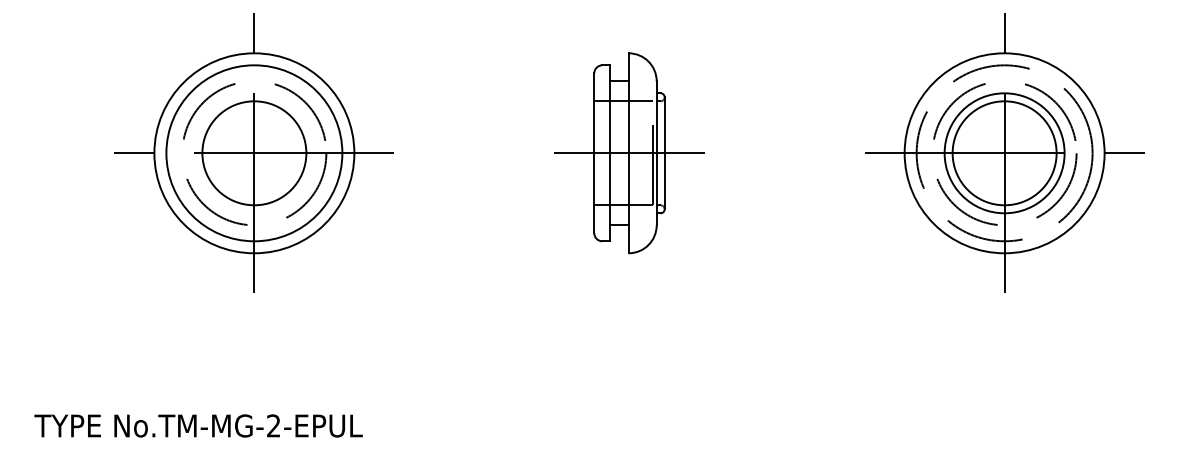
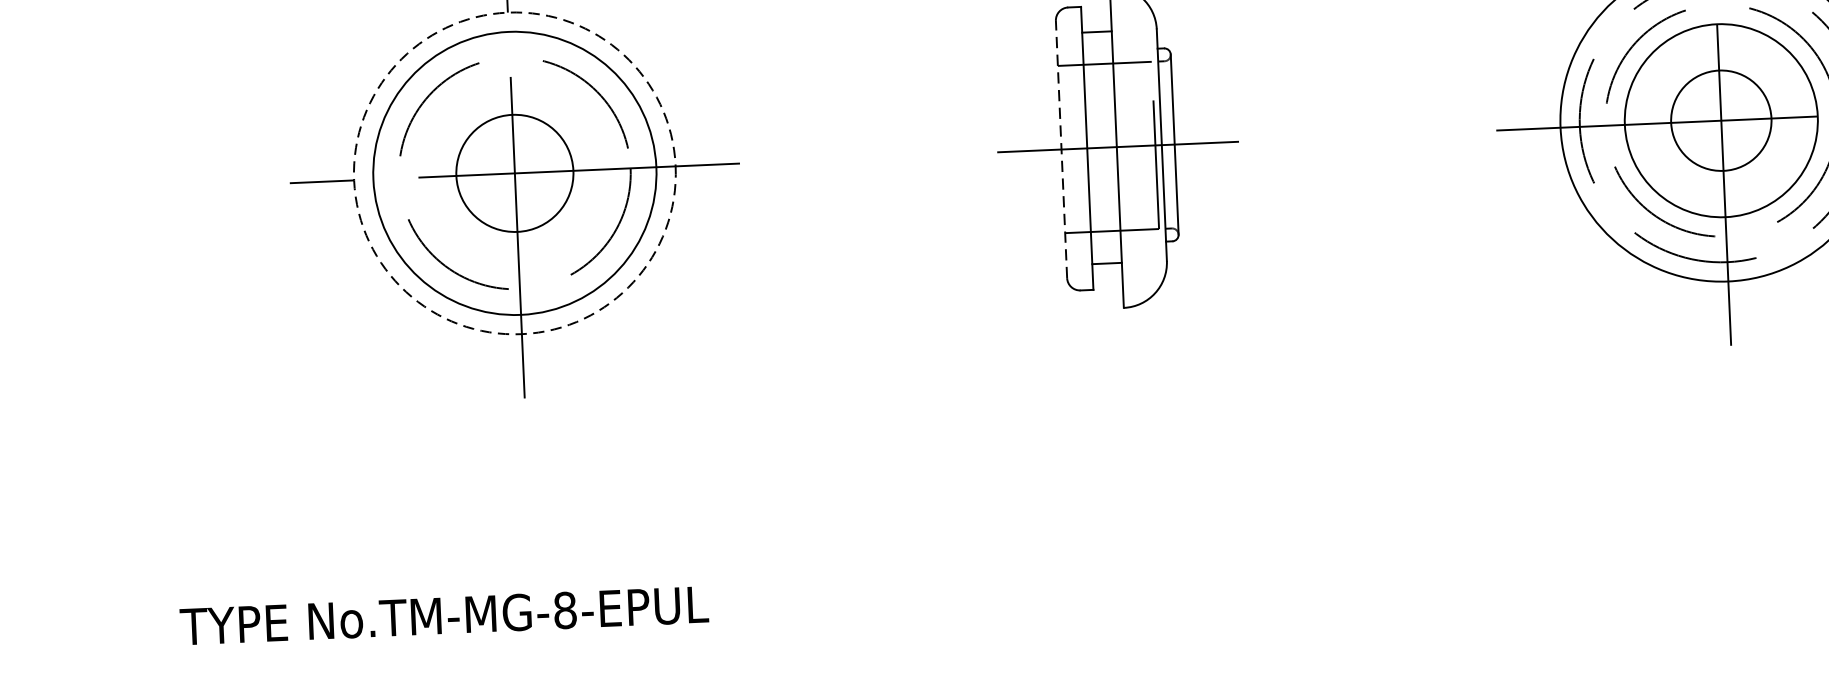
circle: (254, 153) -> (515, 173), size x0.7
circle: (254, 153) -> (515, 173), solid -> dashed
line: (594, 153) -> (1061, 149), solid -> dashed
circle: (1004, 153) -> (1721, 121), size x0.6
text: (273, 425) -> (564, 609), No.TM-MG-2-EPUL -> No.TM-MG-8-EPUL

